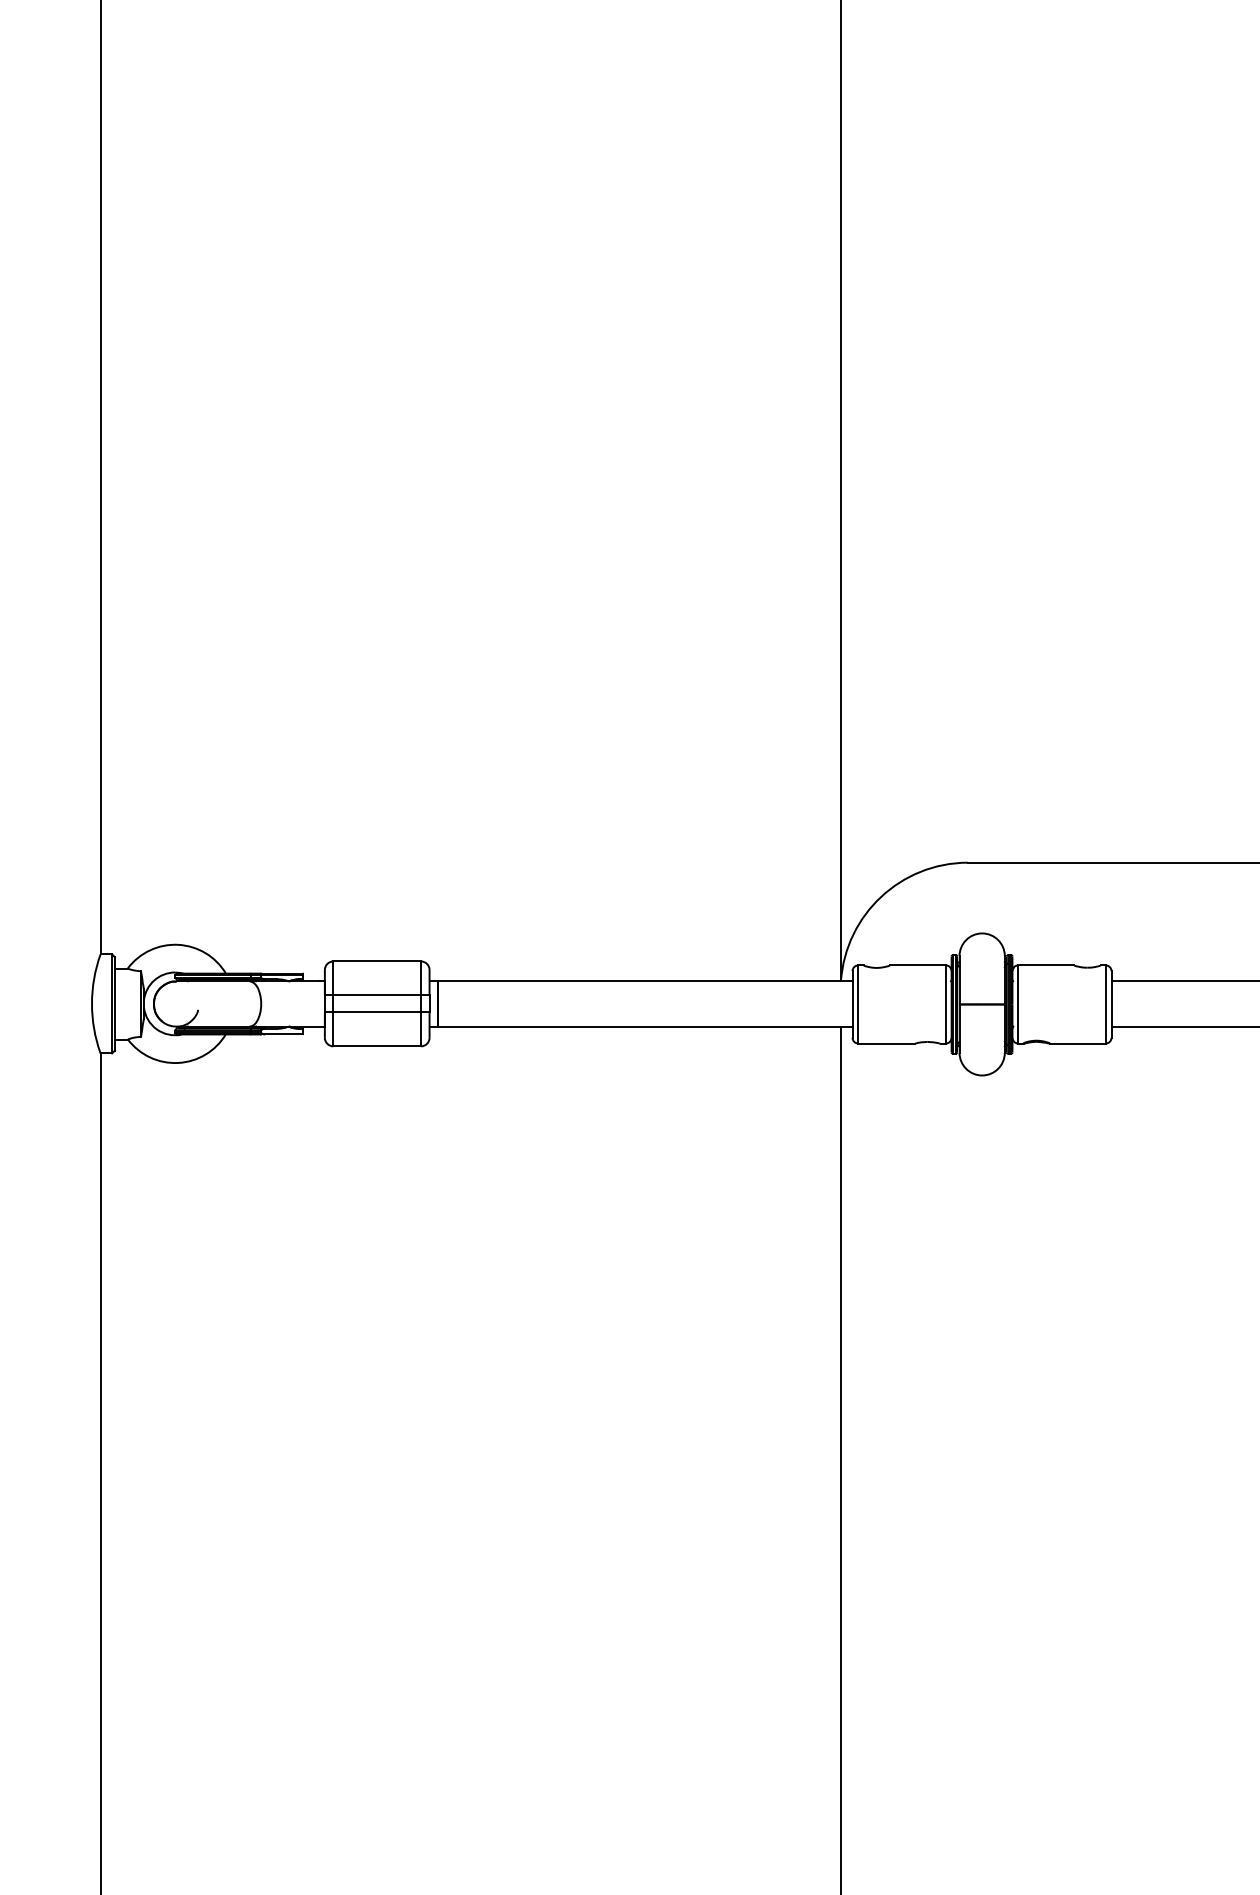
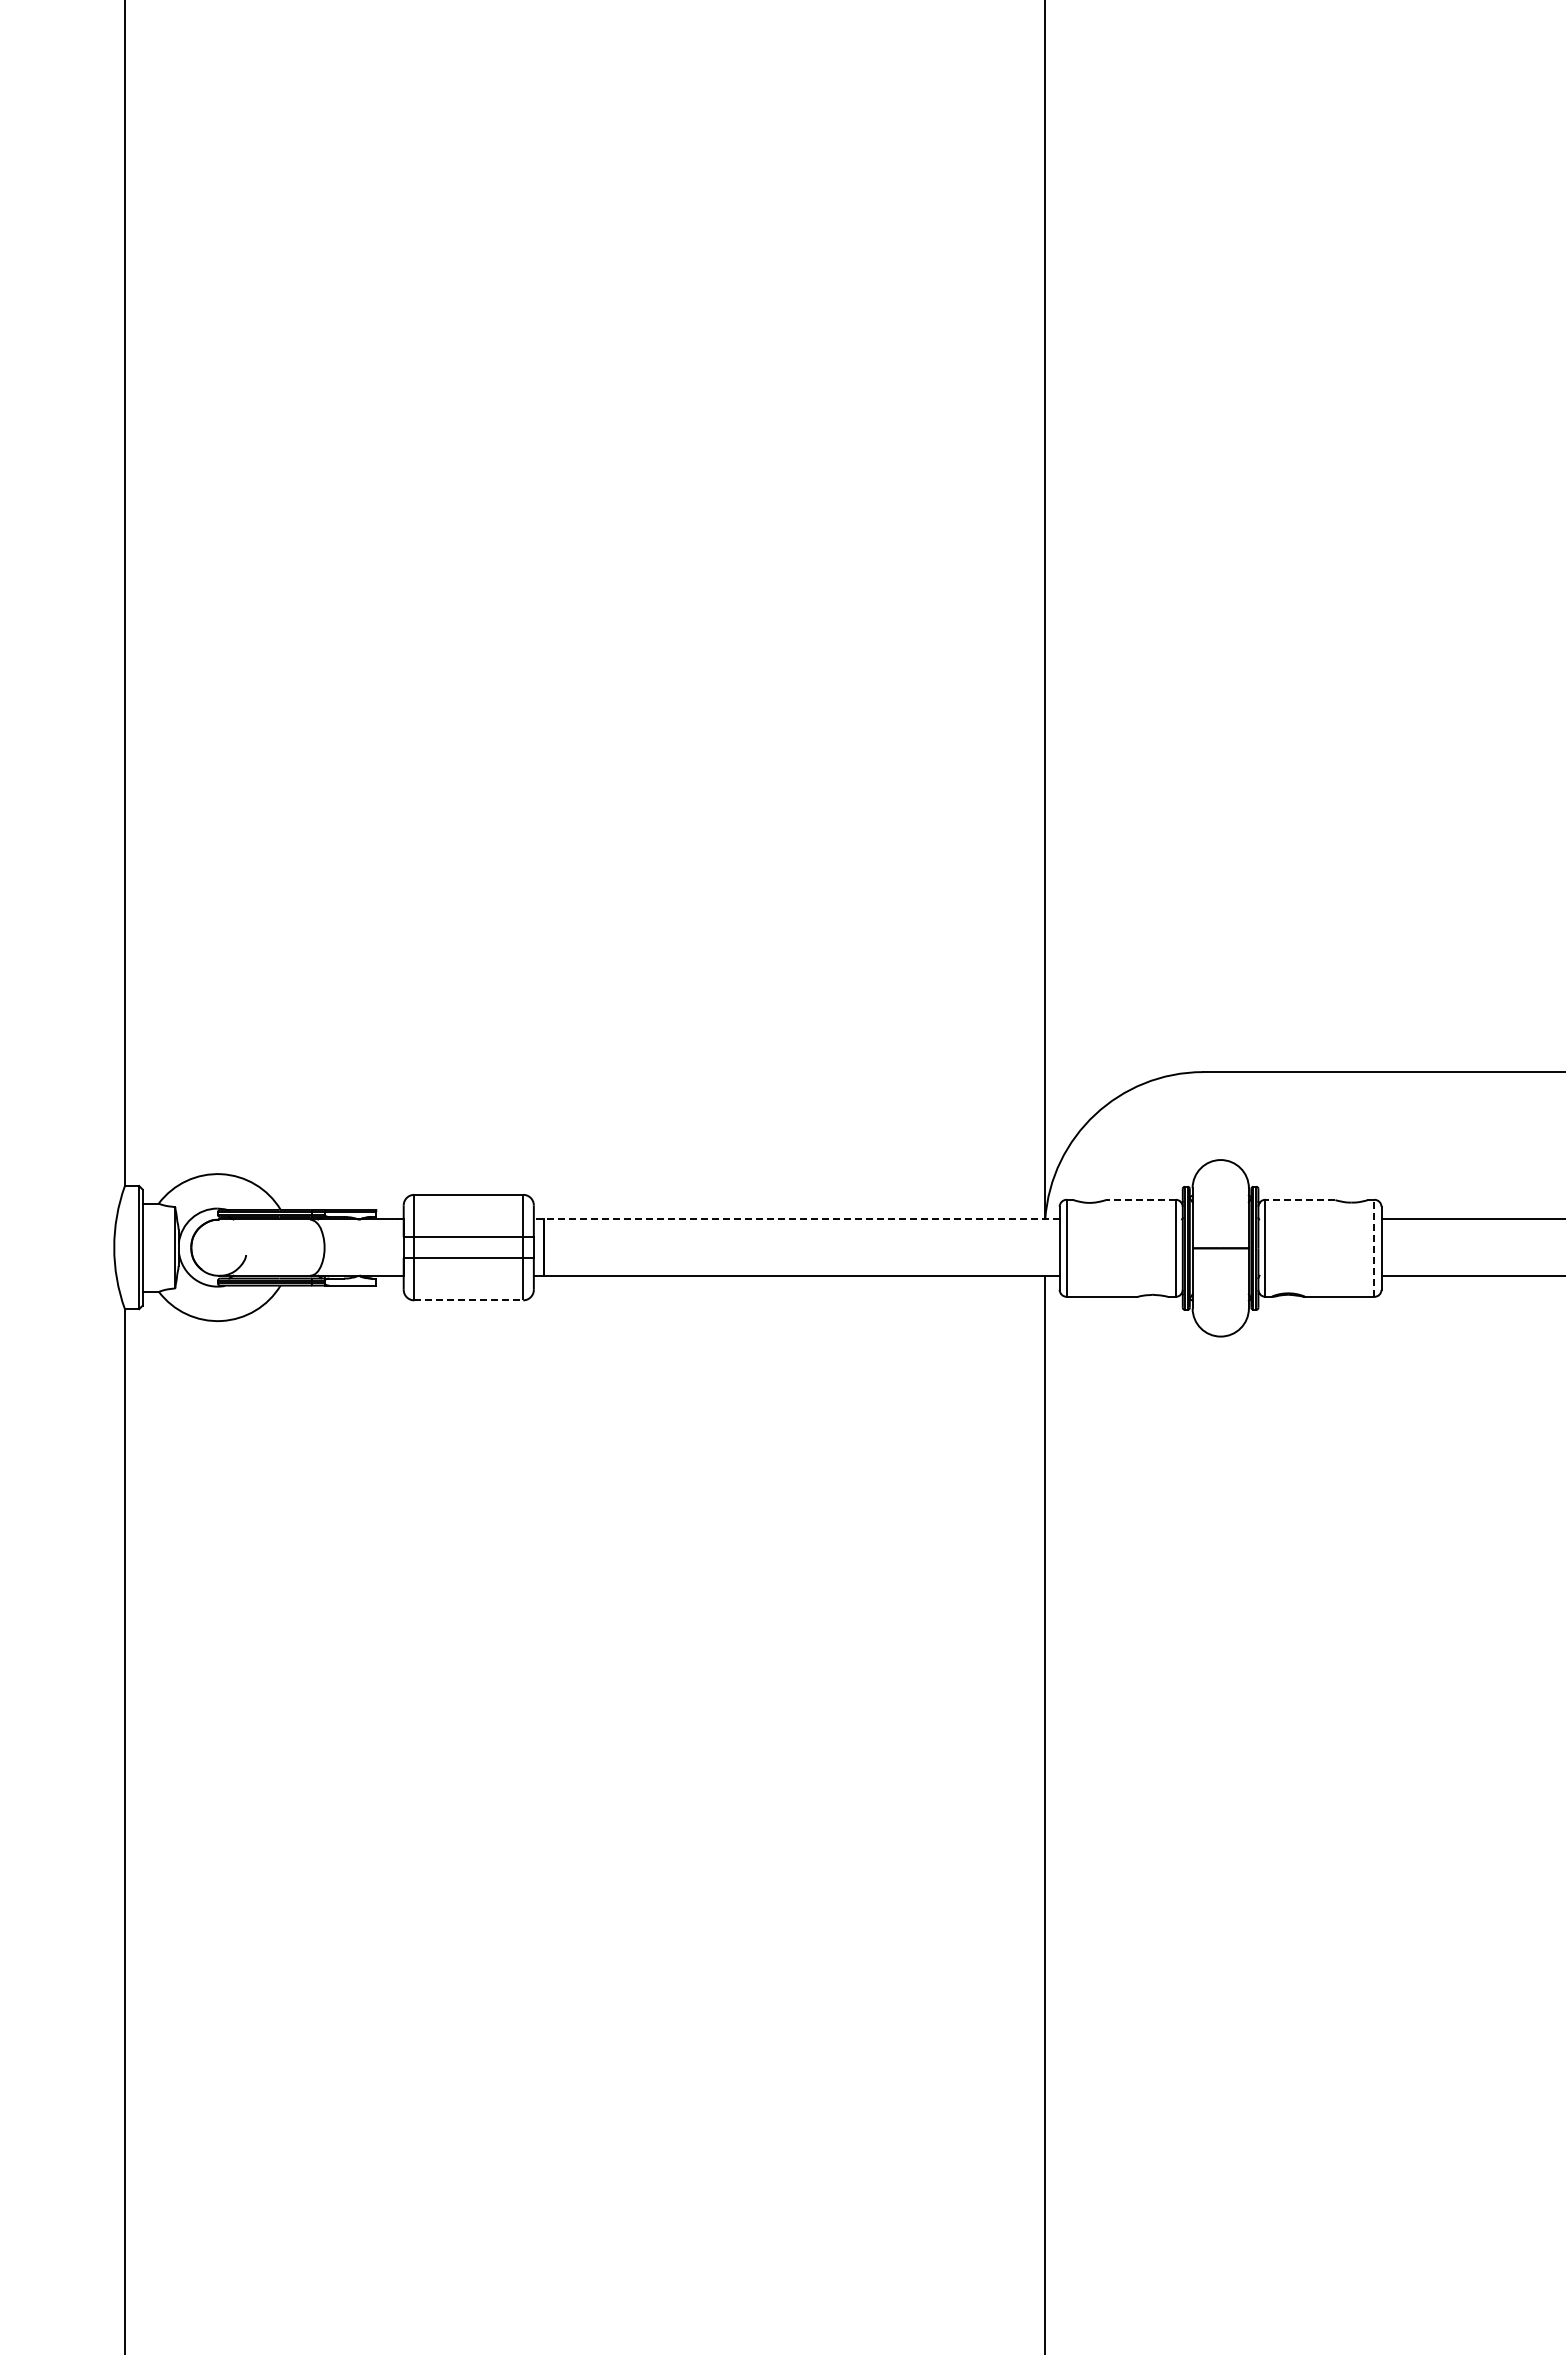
line: (917, 965) -> (1140, 1199), solid -> dashed
line: (1046, 965) -> (1300, 1199), solid -> dashed
line: (640, 981) -> (796, 1219), solid -> dashed
line: (1105, 1004) -> (1374, 1248), solid -> dashed
line: (376, 1046) -> (468, 1300), solid -> dashed

